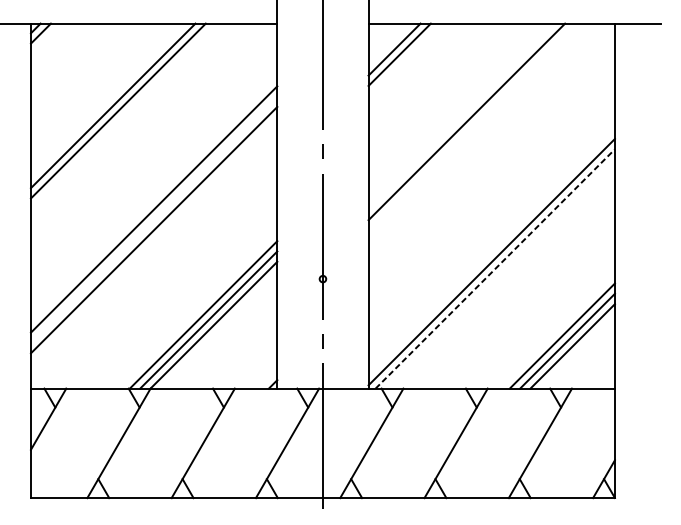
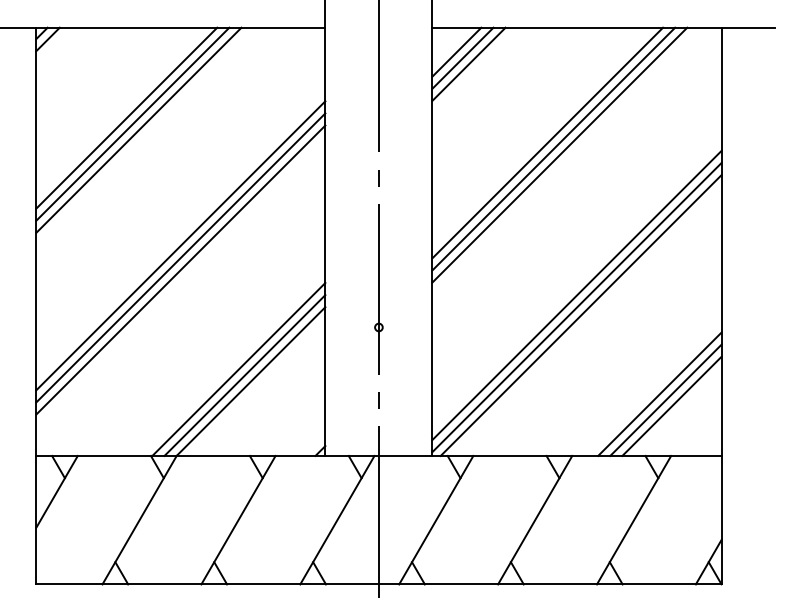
line: (389, 43) -> (456, 51), added
line: (107, 100) -> (126, 117), added
line: (471, 126) -> (553, 148), added
line: (476, 131) -> (559, 154), added
line: (153, 219) -> (180, 257), added
line: (491, 251) -> (576, 295), added
line: (495, 268) -> (581, 315), dashed -> solid

